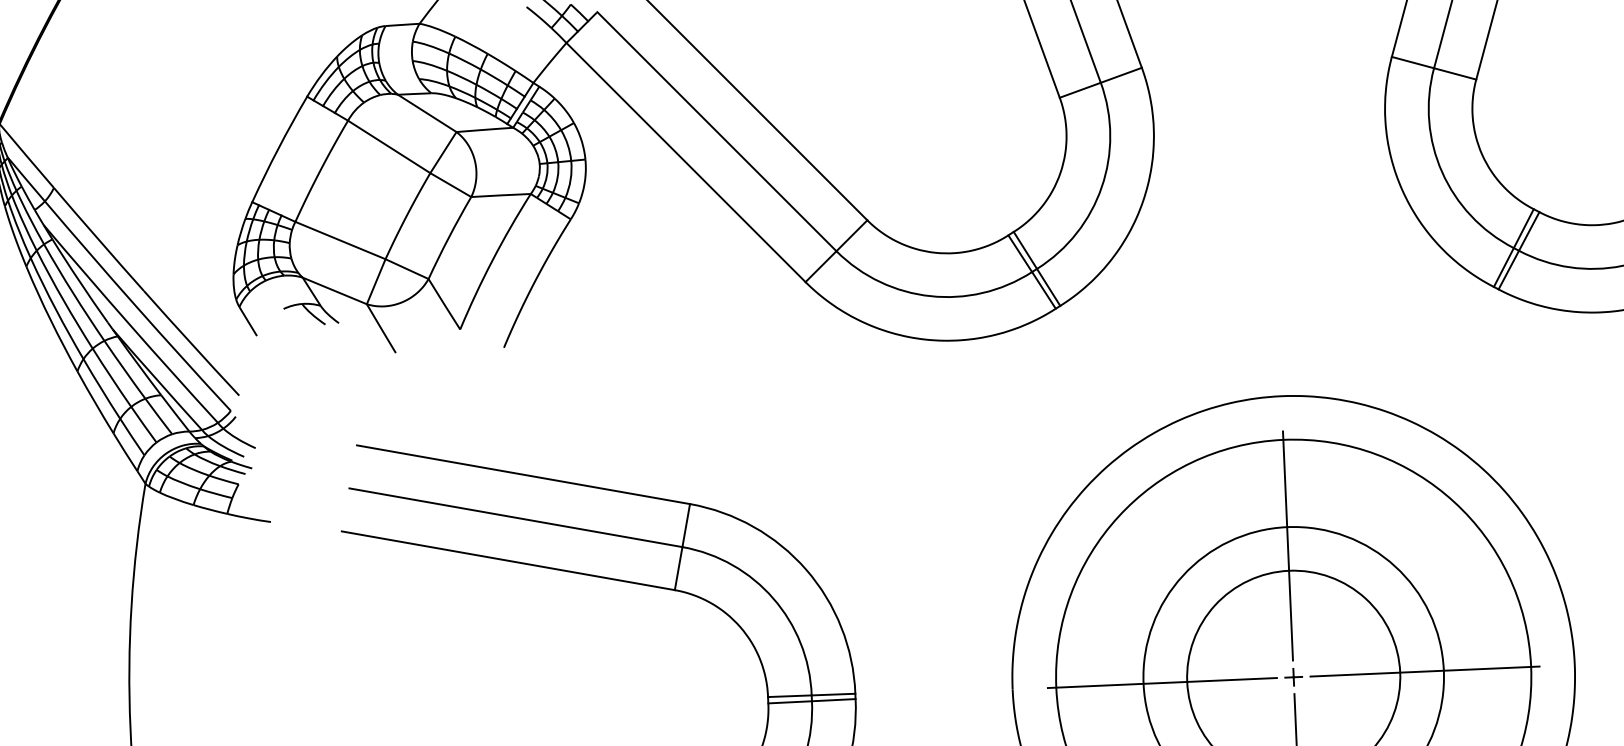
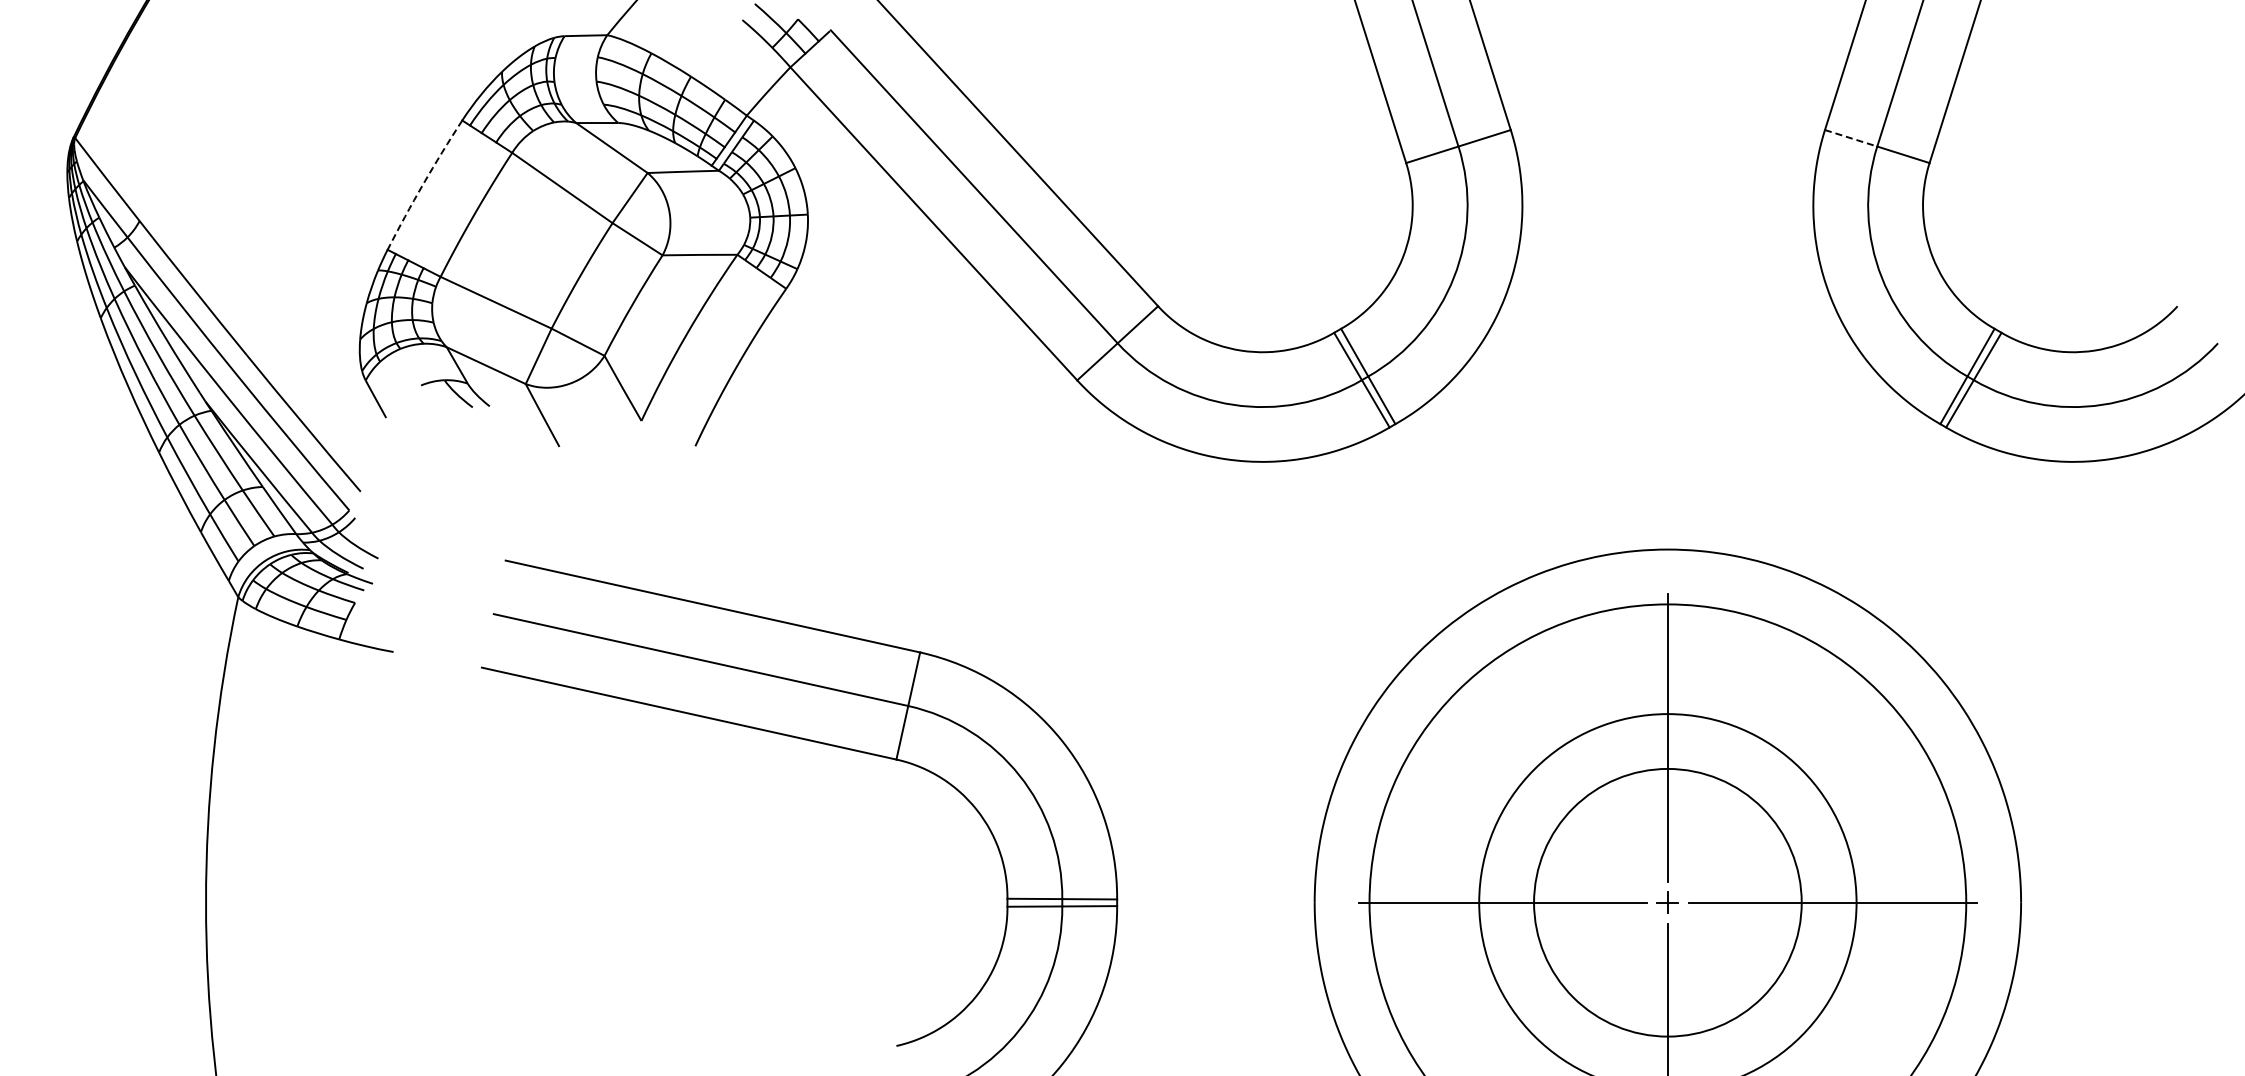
line: (1413, 62) -> (1851, 138), solid -> dashed
arc: (278, 148) -> (423, 184), solid -> dashed

